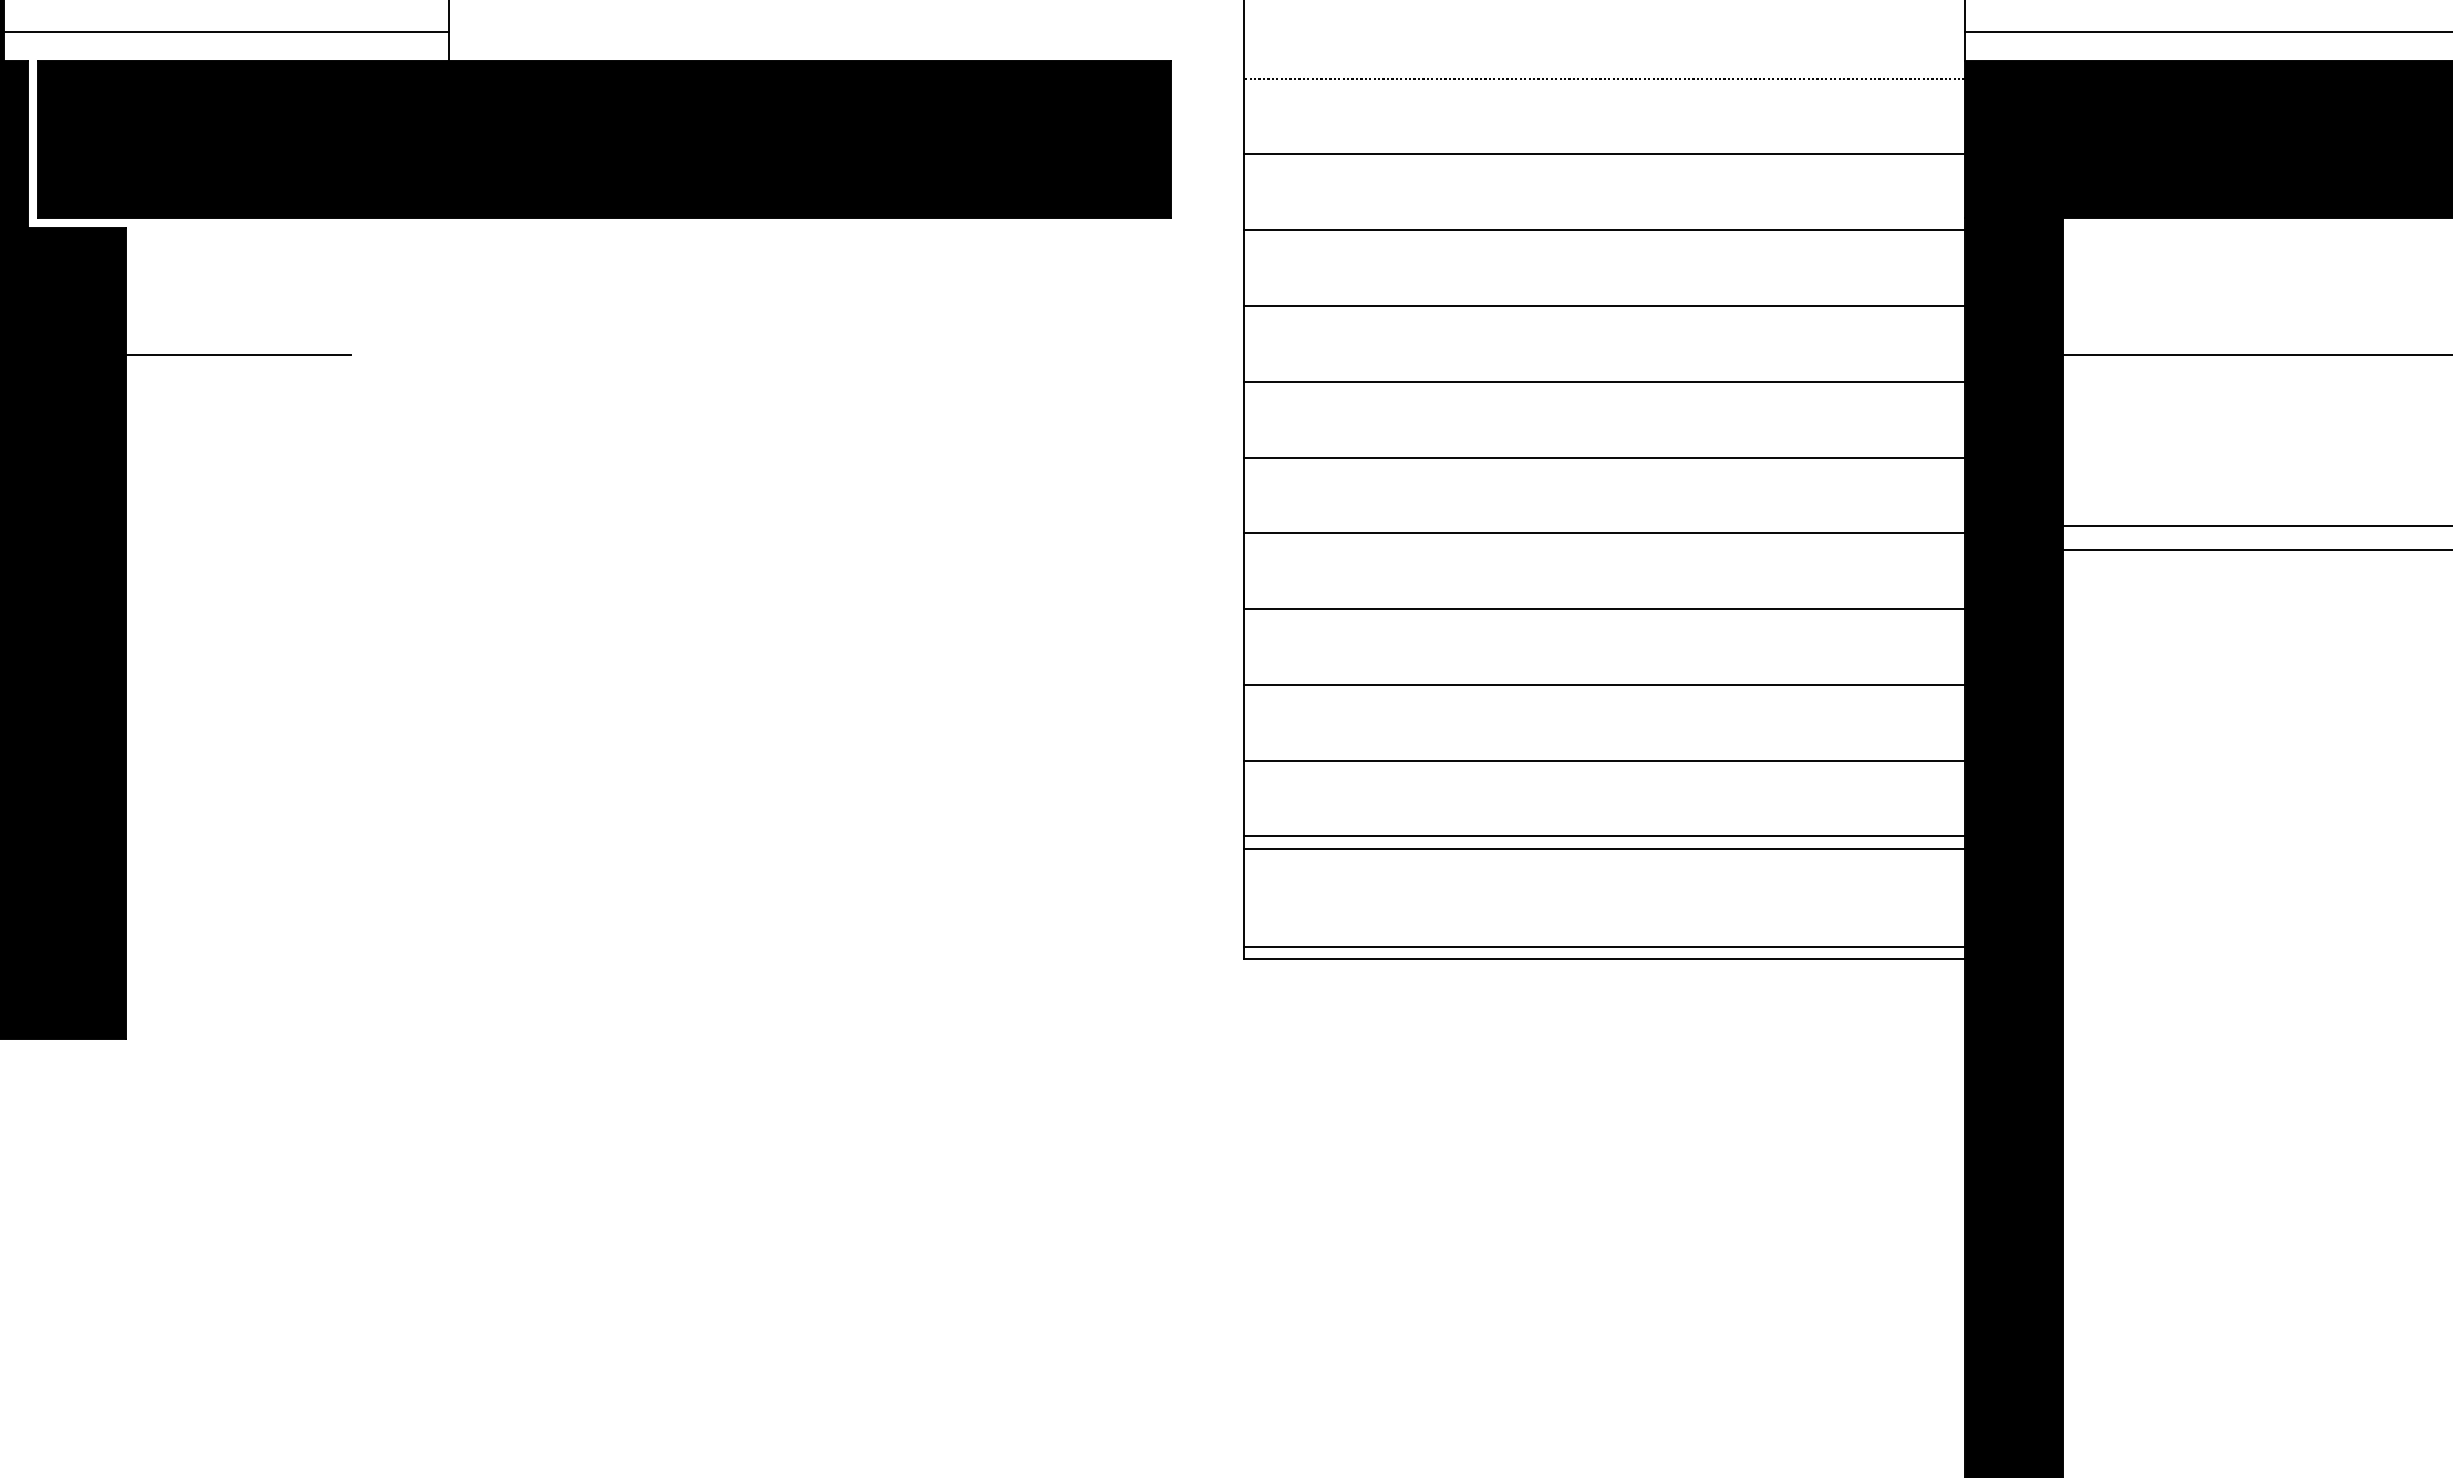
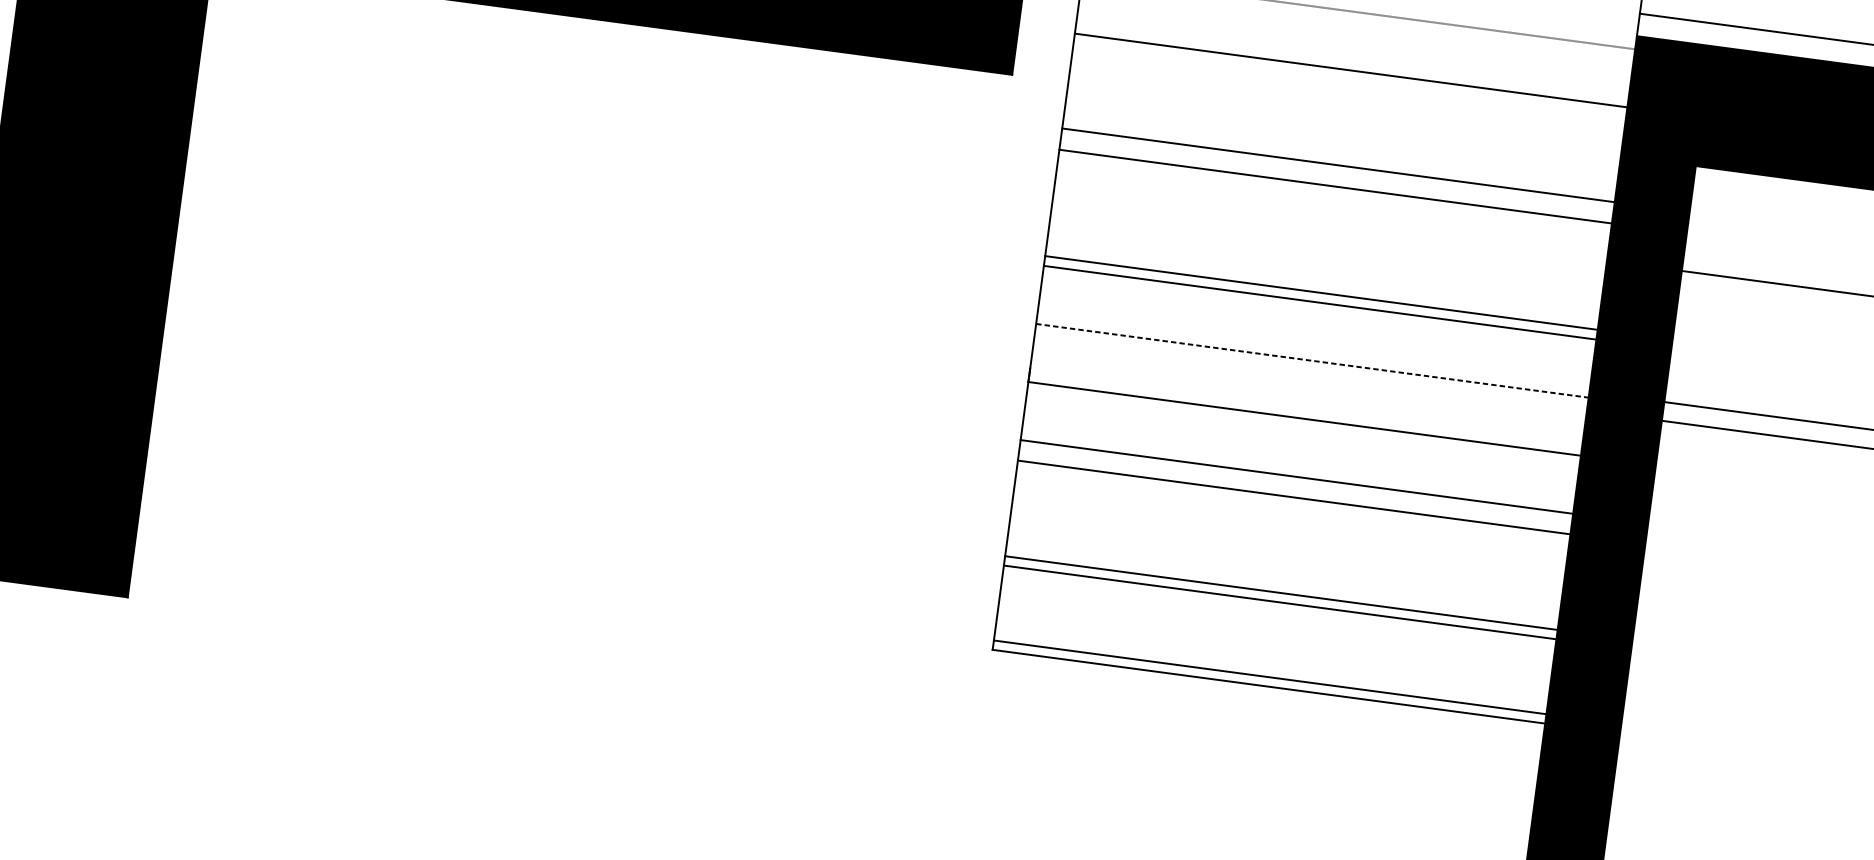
line: (1604, 230) -> (1338, 165), moved
line: (238, 354) -> (283, 84), removed
line: (1604, 381) -> (1321, 292), moved
line: (1604, 533) -> (1312, 360), solid -> dashed
line: (1604, 760) -> (1293, 497), moved

